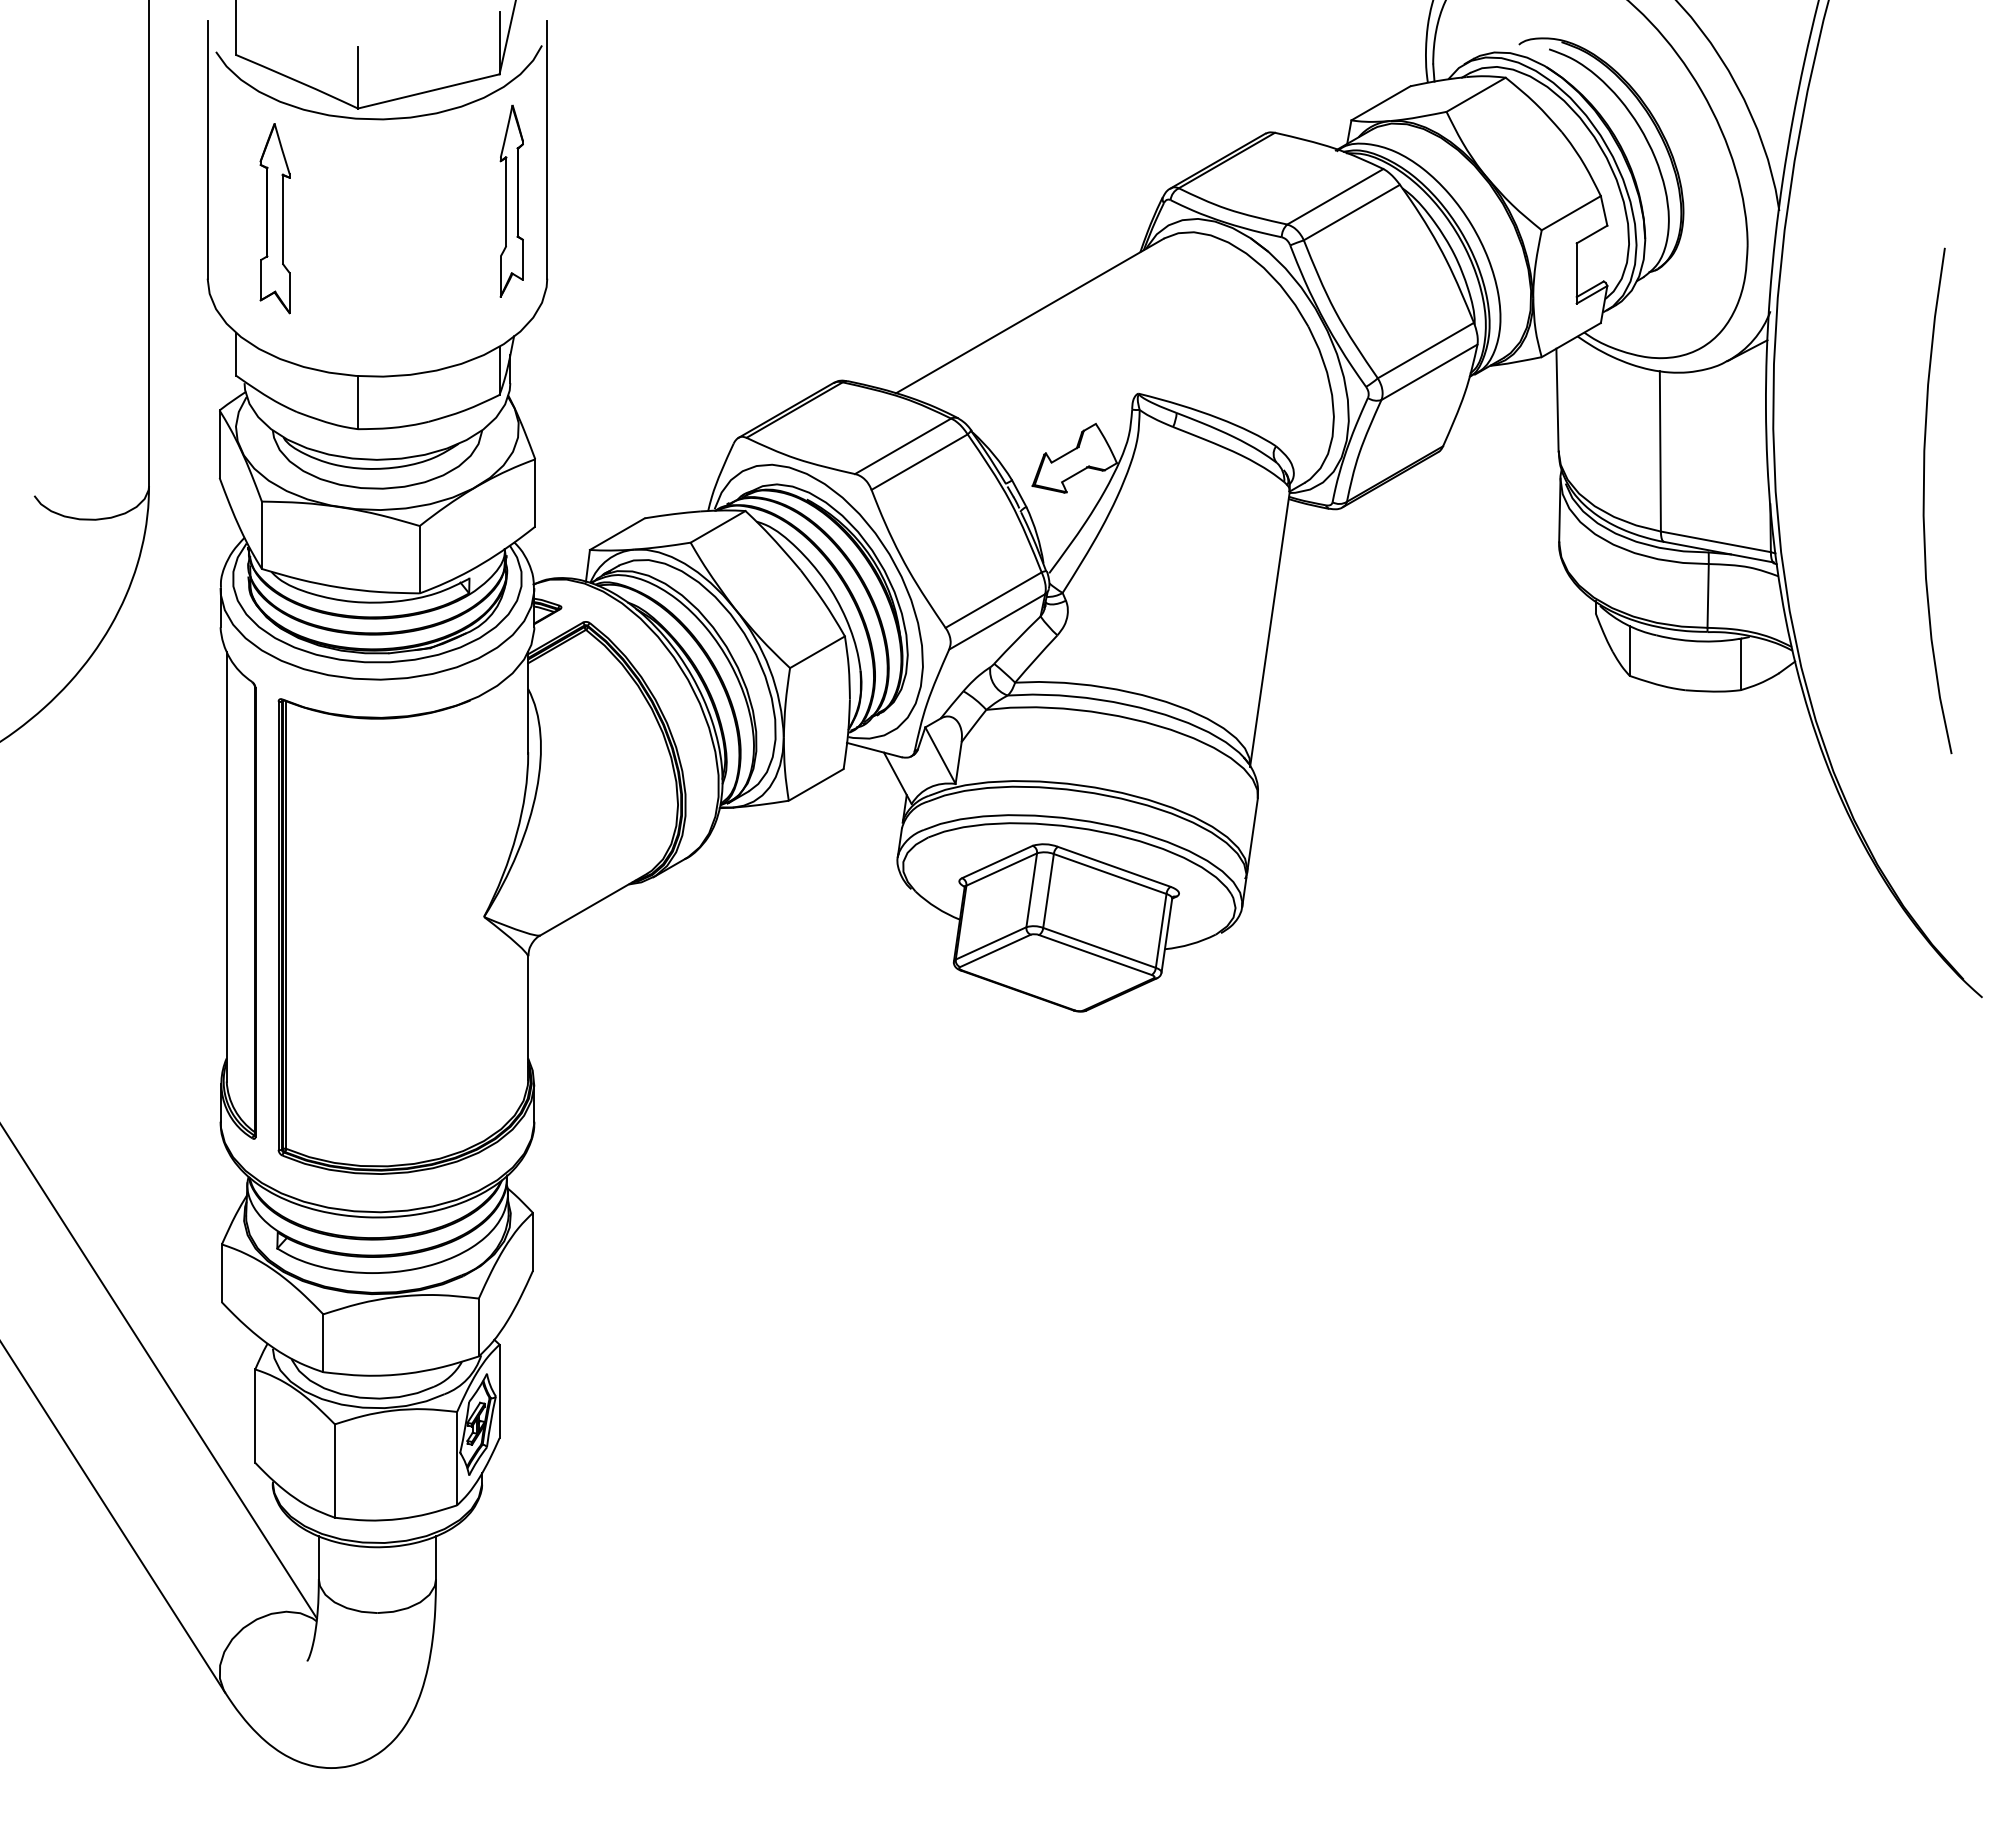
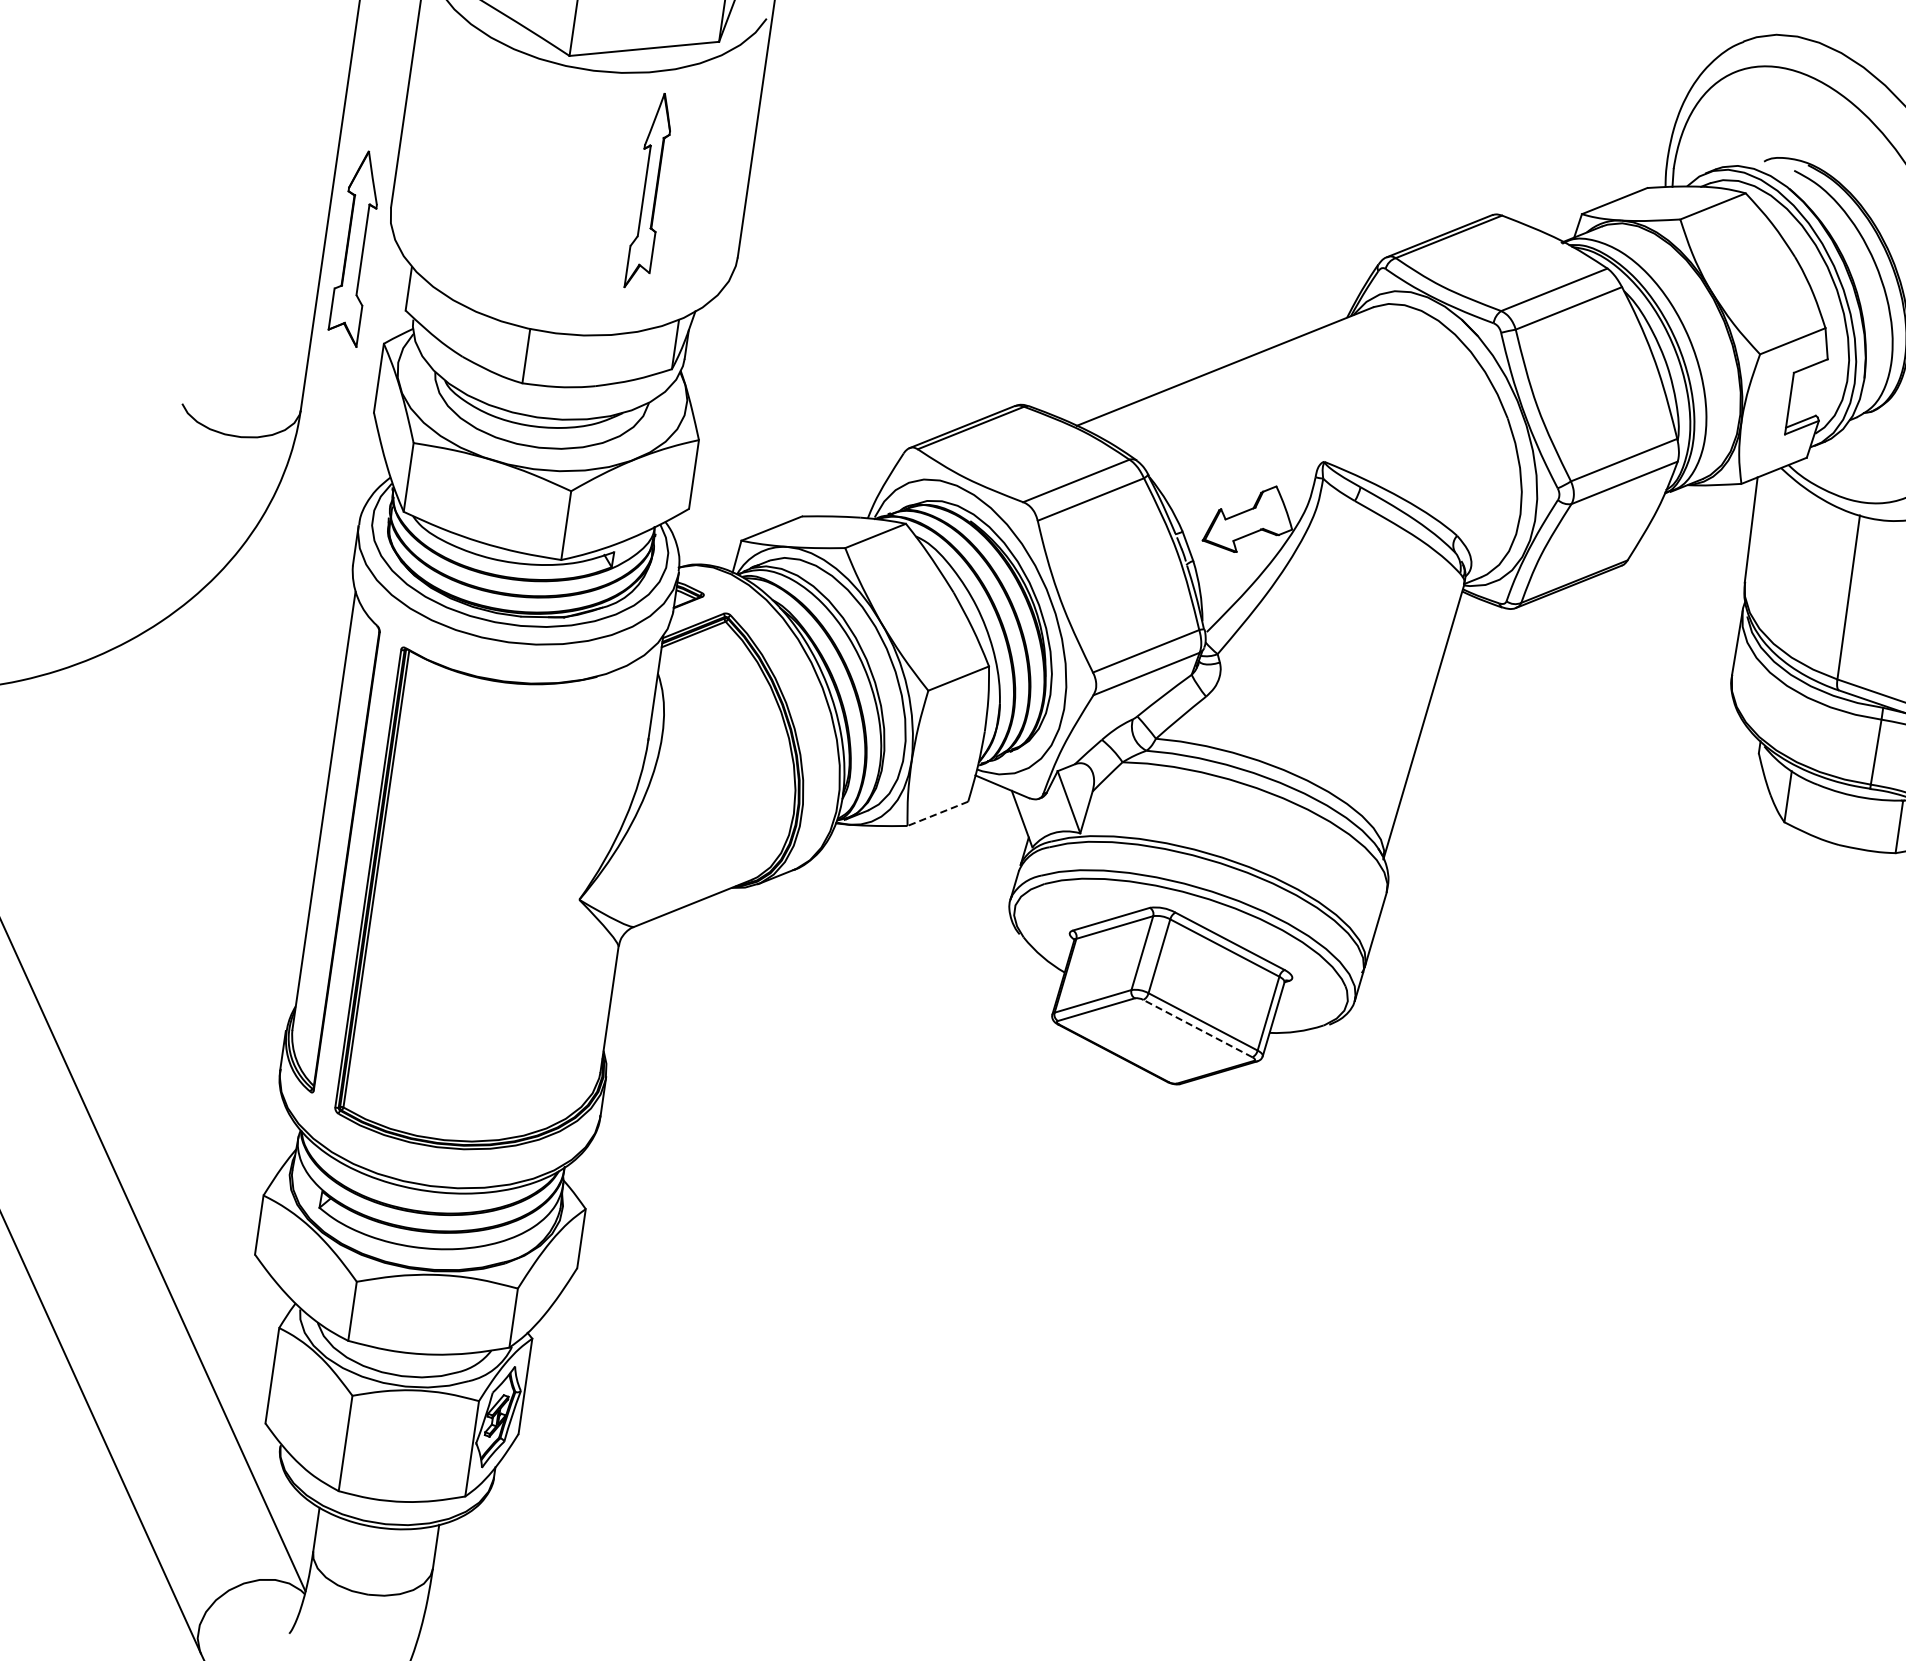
part: (511, 200) -> (649, 190), moved
part: (274, 218) -> (354, 247), moved
line: (816, 784) -> (938, 813), solid -> dashed
line: (1095, 955) -> (1197, 1029), solid -> dashed

